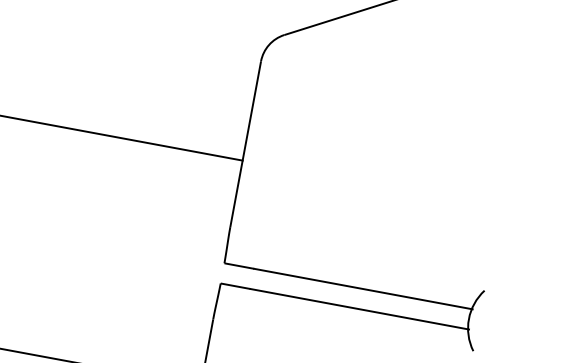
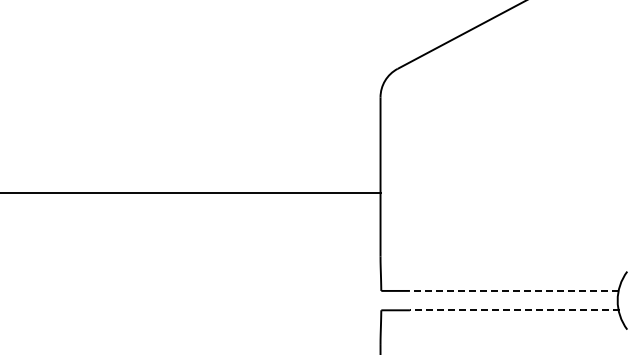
line: (363, 288) -> (514, 290), solid -> dashed
line: (359, 309) -> (514, 310), solid -> dashed

